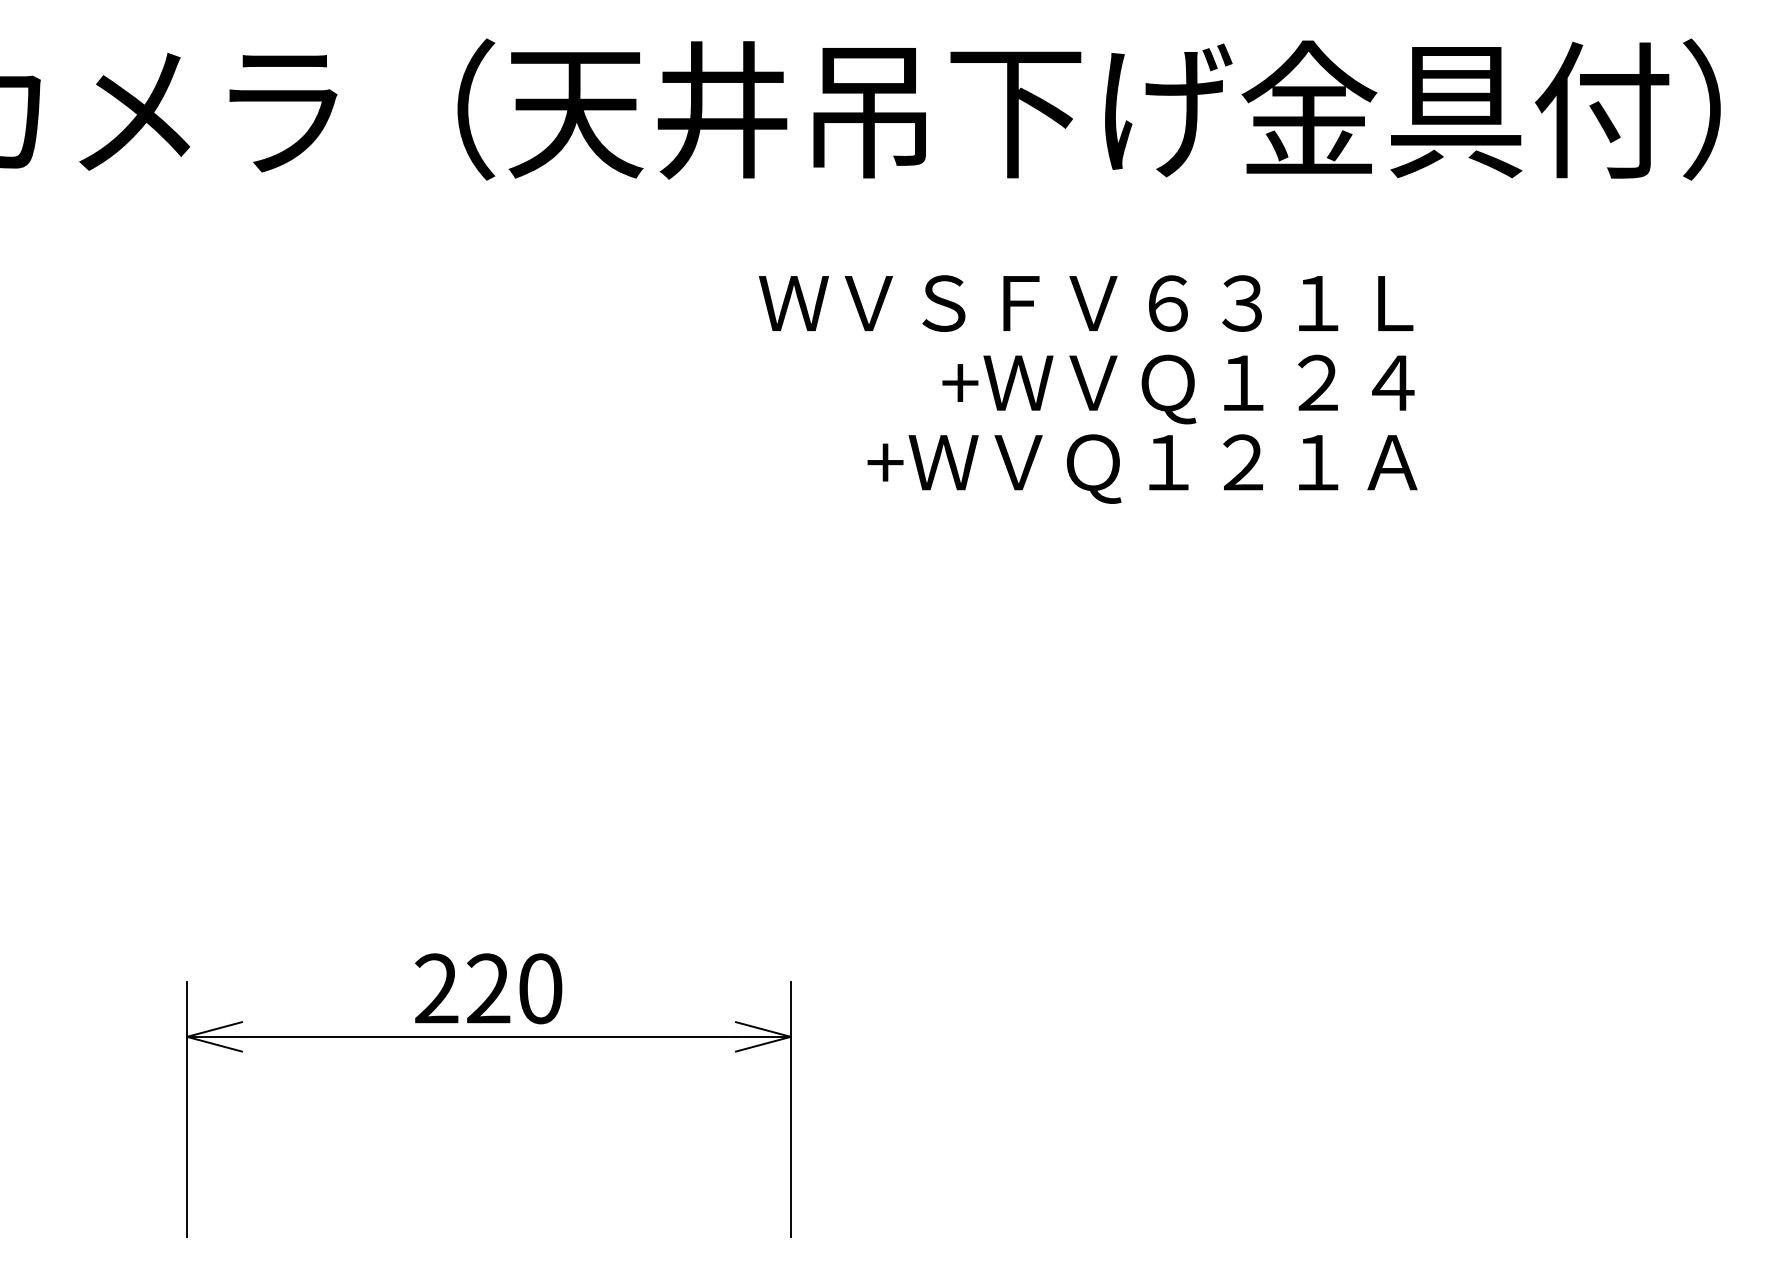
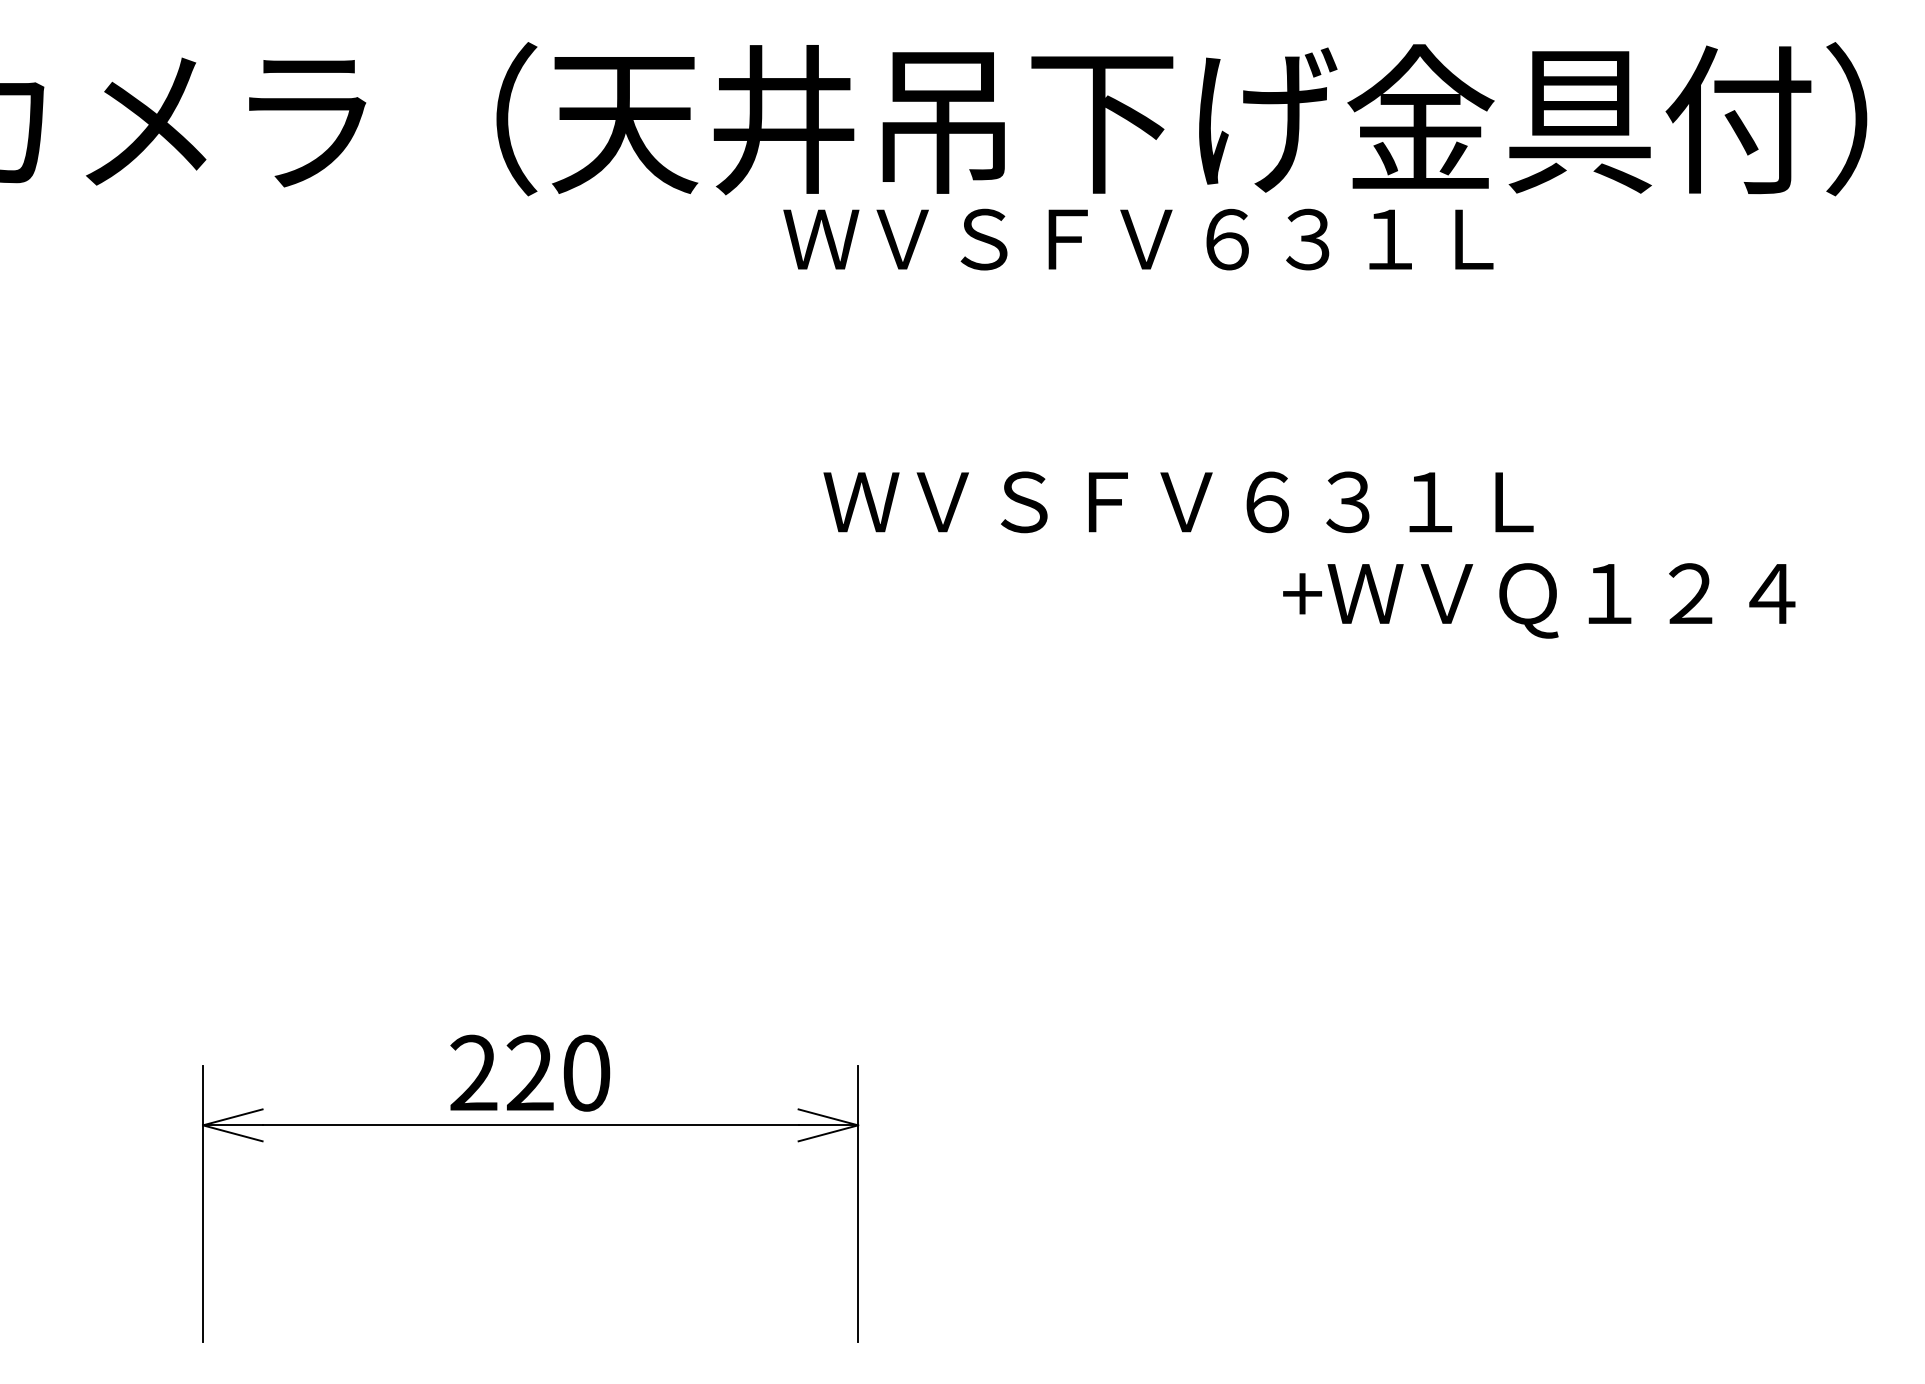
text: (1086, 303) -> (1138, 239), moved
text: (1178, 389) -> (1539, 600), moved
text: (1088, 468) -> (1181, 508), +ＷＶＱ１２１Ａ -> ＷＶＳＦＶ６３１Ｌ

